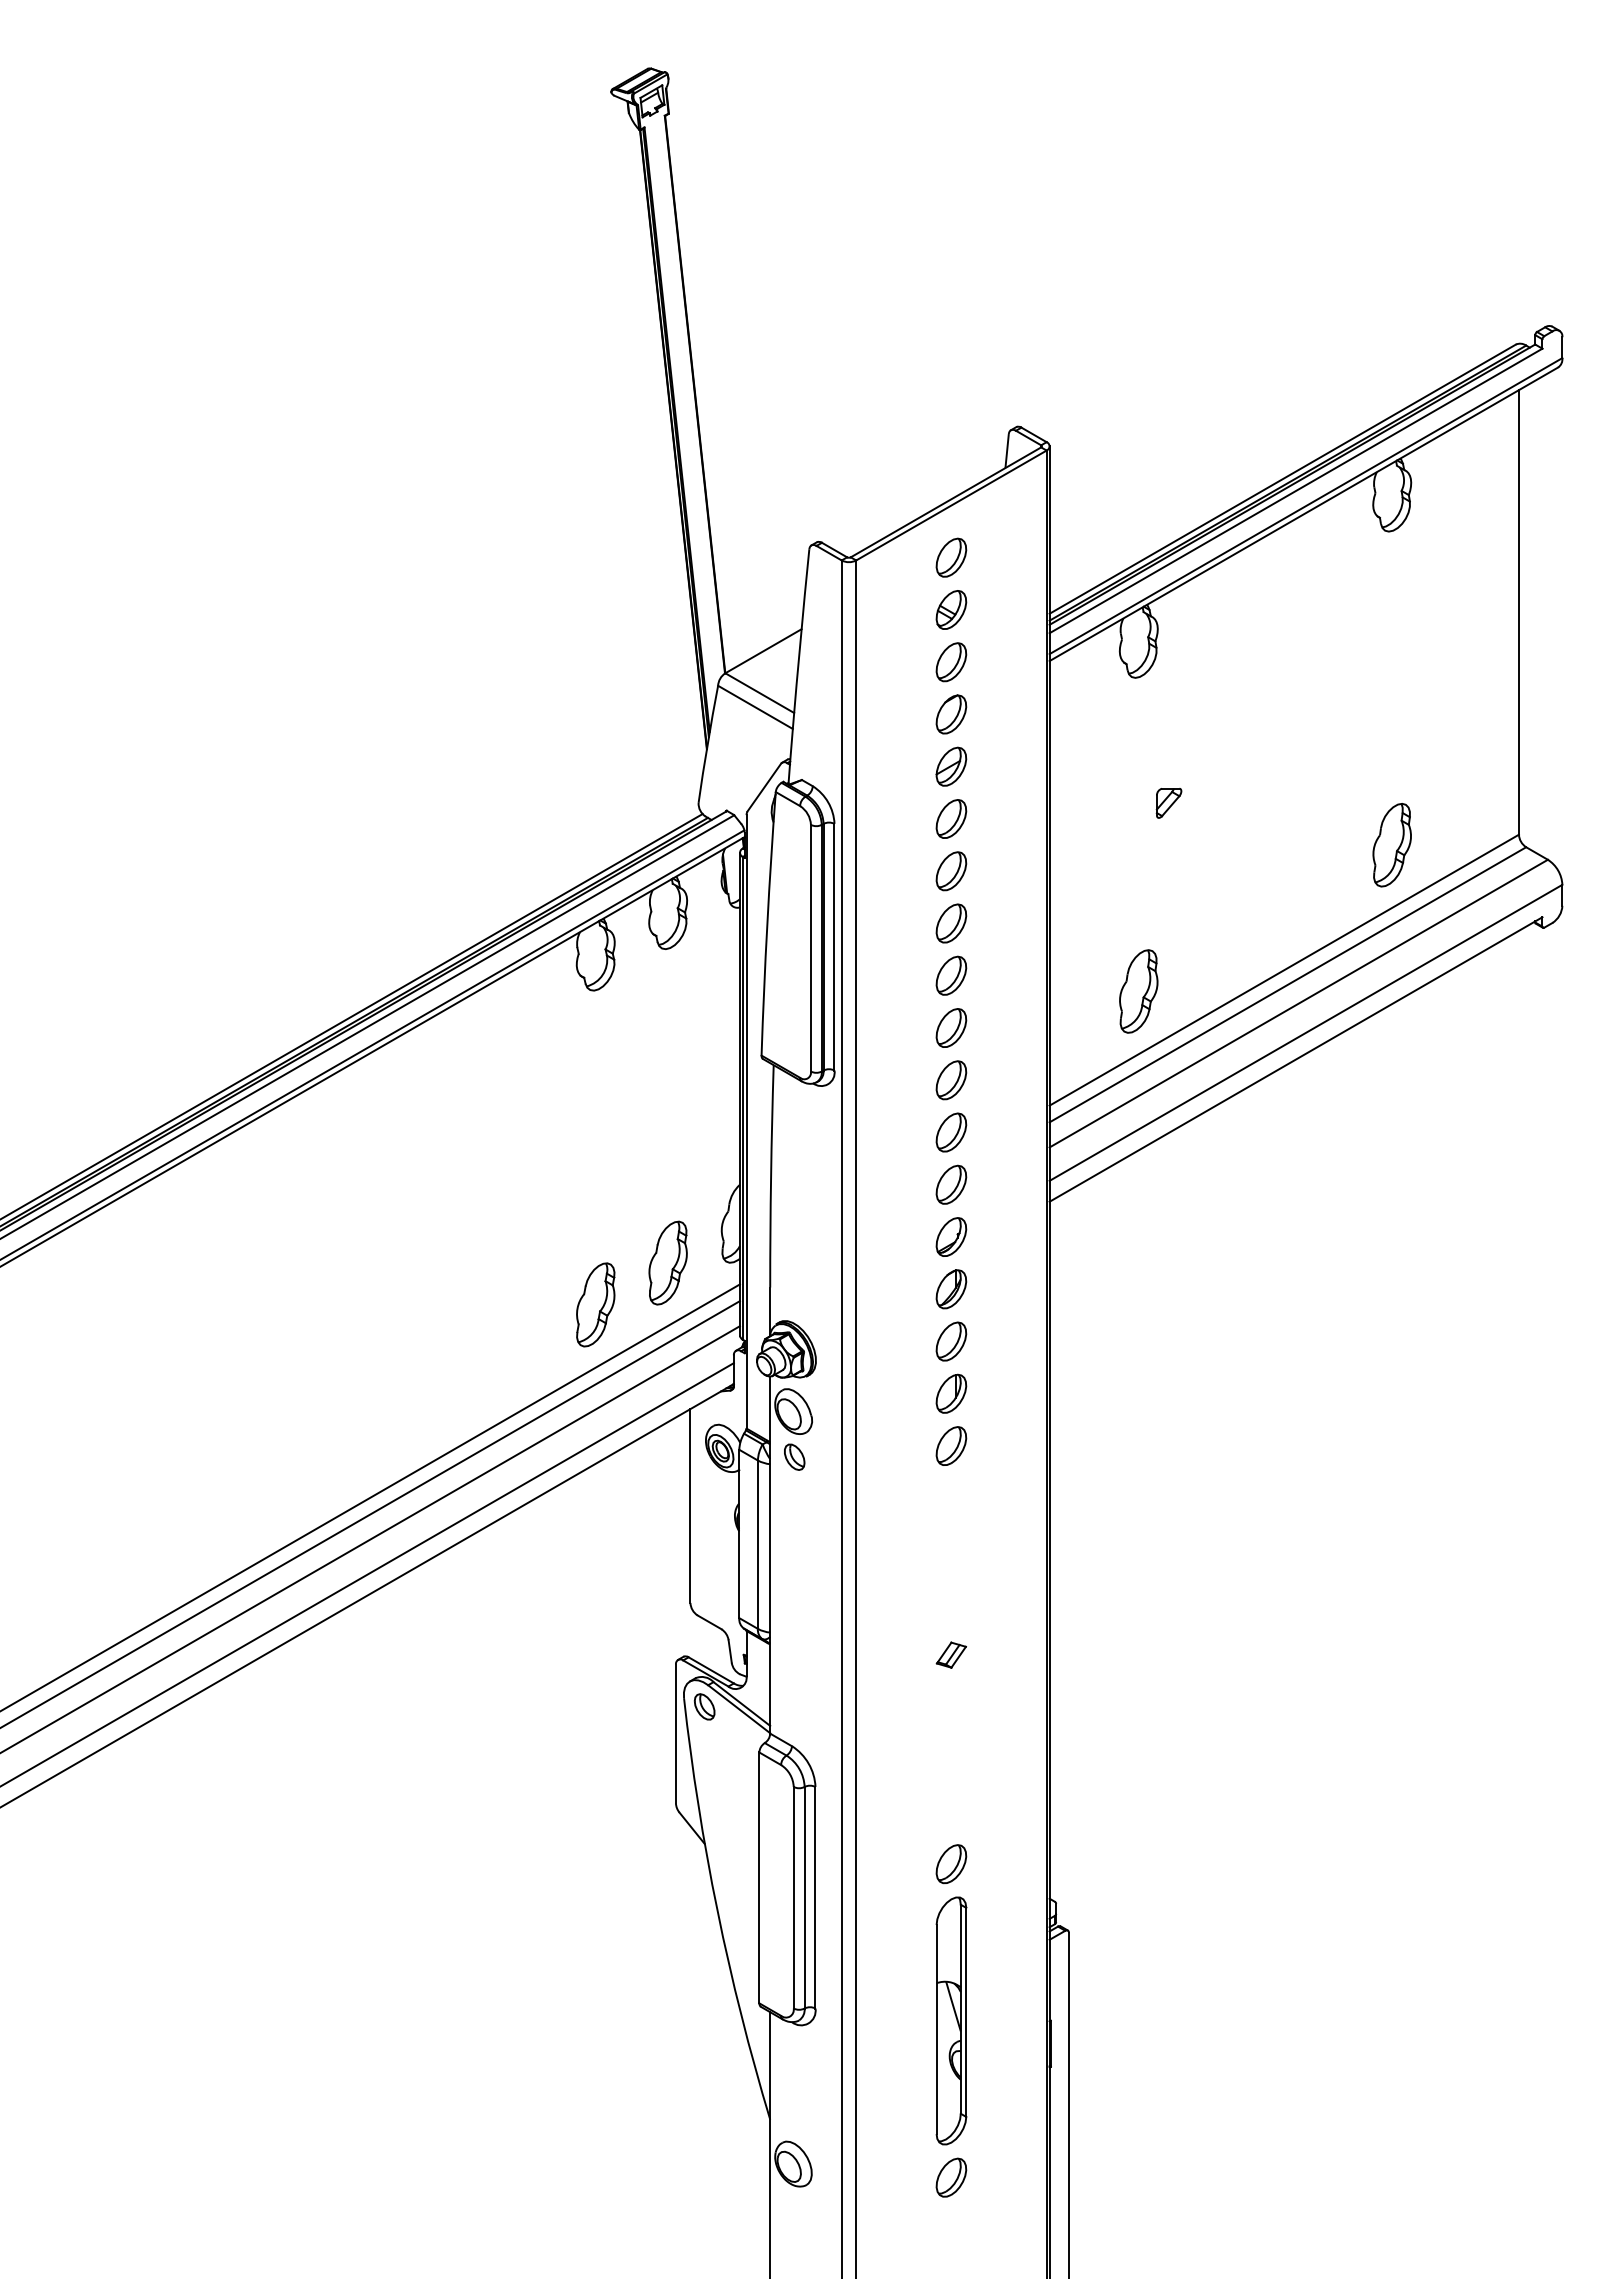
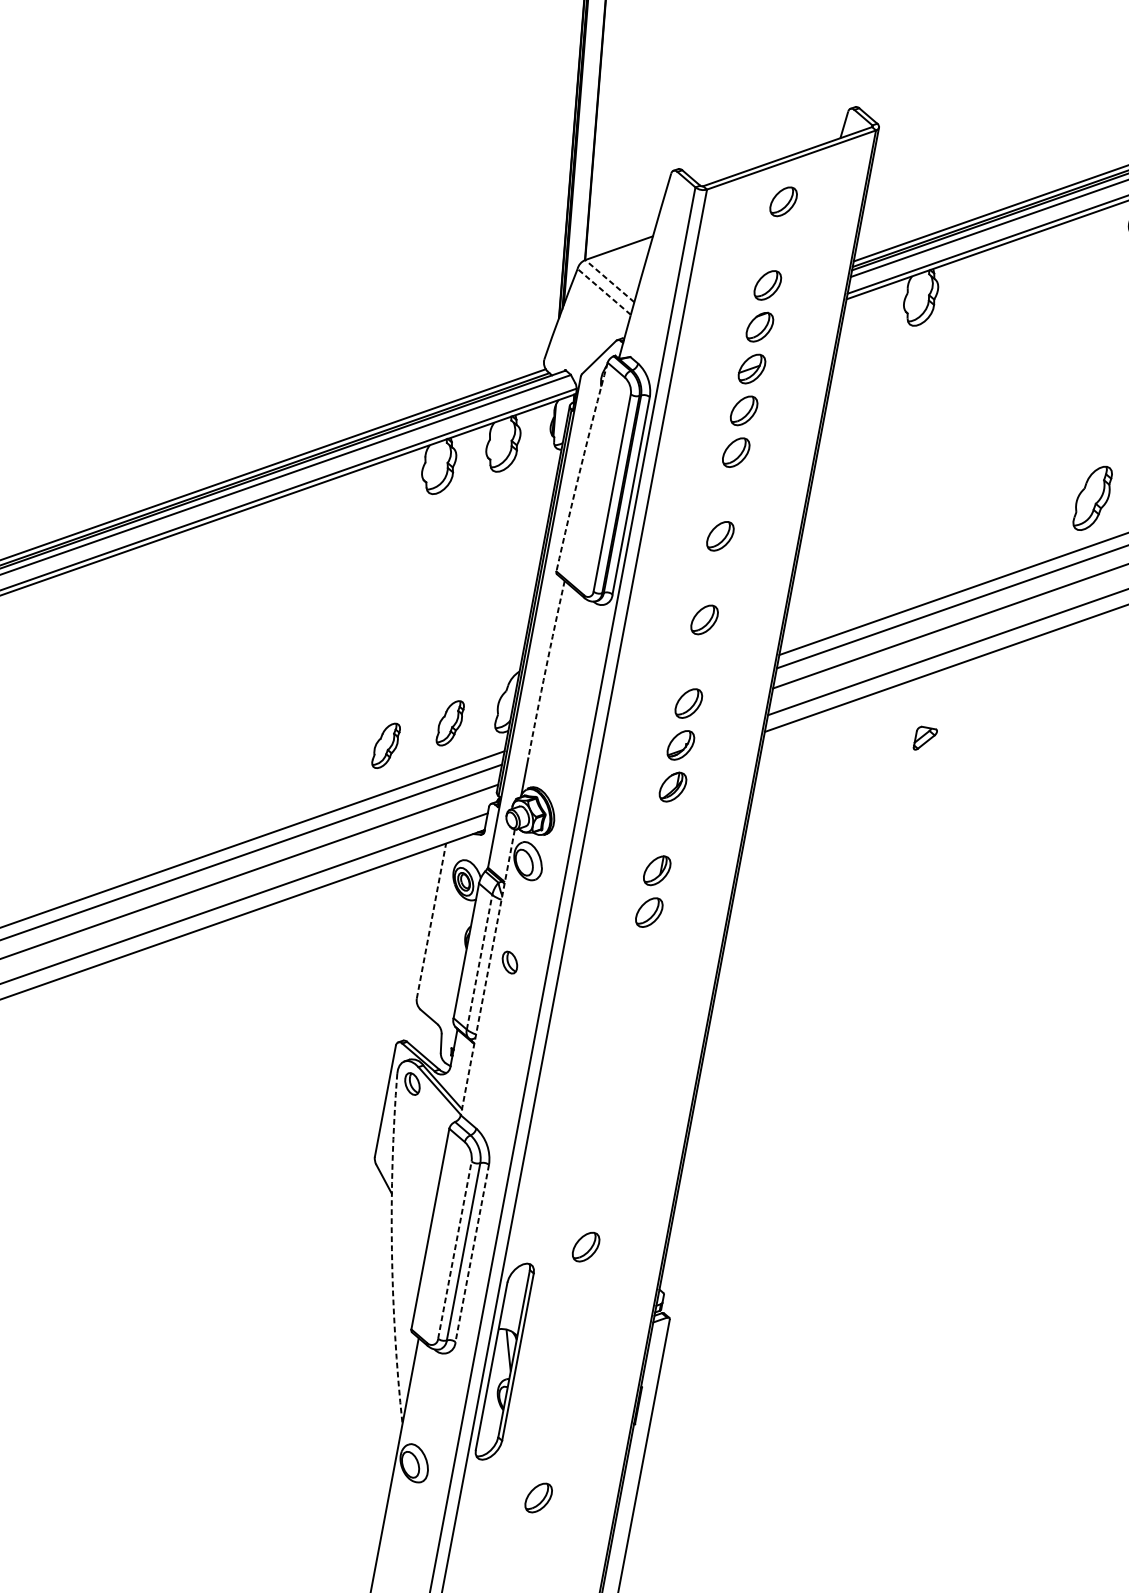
part: (951, 609) -> (775, 243), removed
line: (759, 693) -> (609, 281), solid -> dashed
line: (755, 707) -> (604, 292), solid -> dashed
part: (1168, 803) -> (924, 739), moved
arc: (767, 923) -> (581, 466), solid -> dashed
part: (951, 923) -> (728, 494), removed
part: (1138, 991) -> (867, 577), removed
part: (951, 1027) -> (712, 577), removed
part: (951, 1132) -> (696, 661), removed
arc: (771, 1176) -> (546, 669), solid -> dashed
part: (667, 1262) -> (449, 722), size x0.7
part: (595, 1304) -> (385, 745), size x0.7
part: (951, 1341) -> (665, 828), removed
part: (794, 1456) -> (509, 962), moved
line: (690, 1506) -> (431, 921), solid -> dashed
line: (757, 1544) -> (479, 962), solid -> dashed
line: (770, 1555) -> (488, 972), solid -> dashed
part: (950, 1654) -> (617, 1079), removed
line: (793, 1897) -> (454, 1249), solid -> dashed
line: (815, 1897) -> (472, 1253), solid -> dashed
arc: (717, 1910) -> (391, 1248), solid -> dashed
part: (951, 2020) -> (504, 1361), moved

